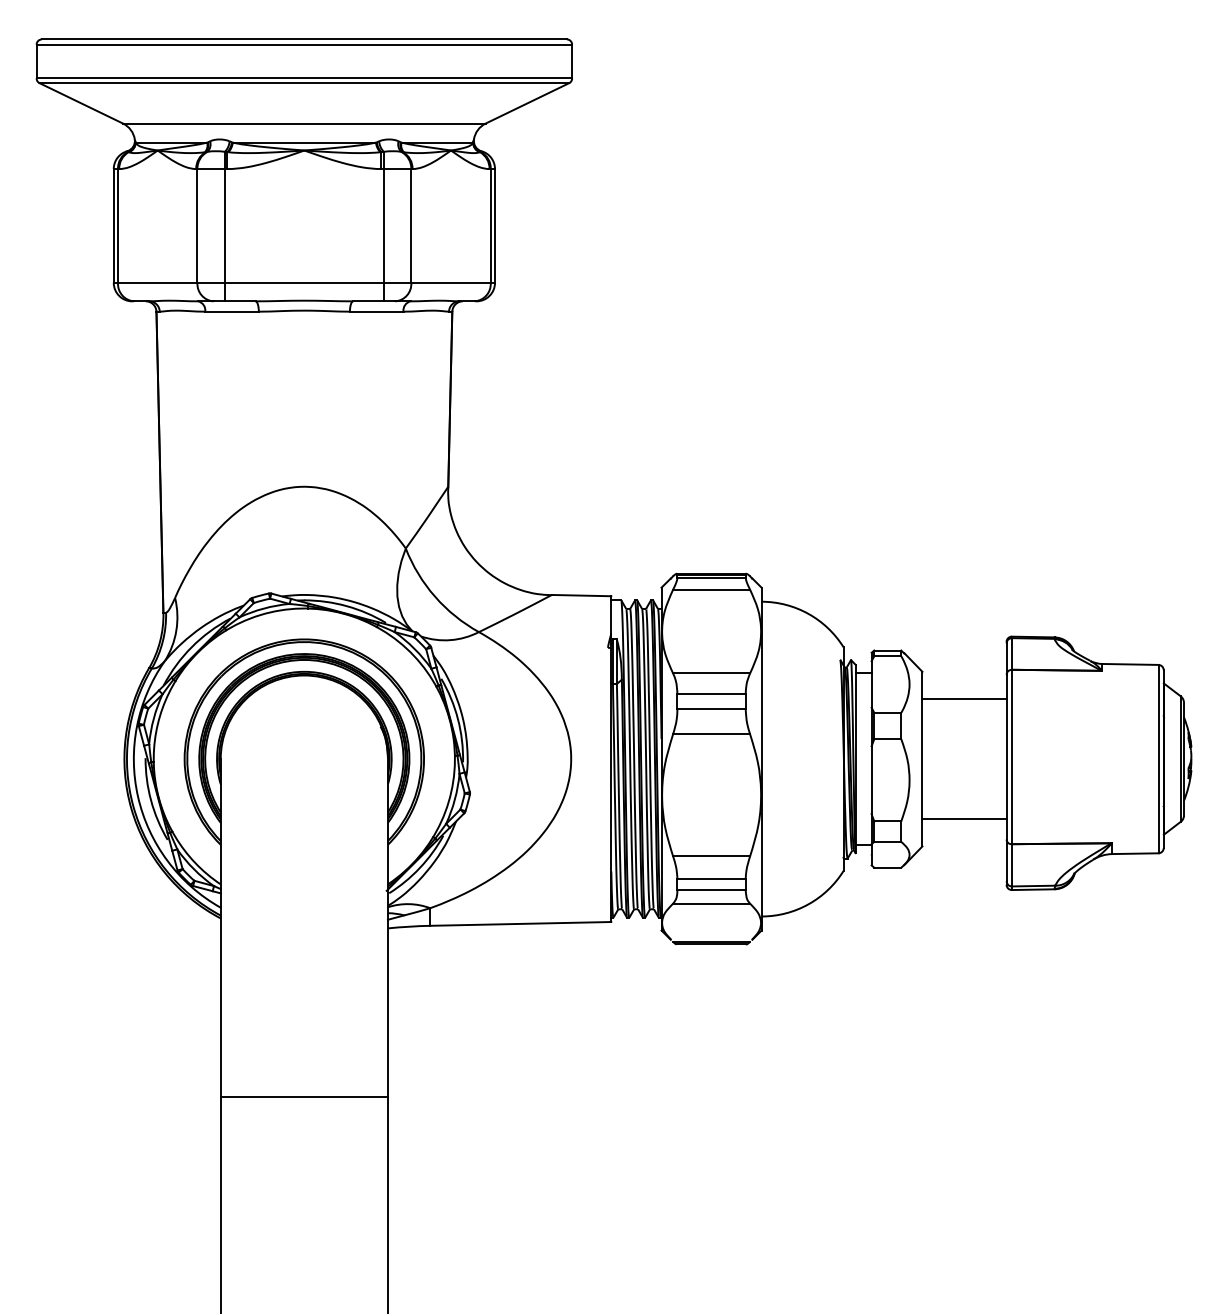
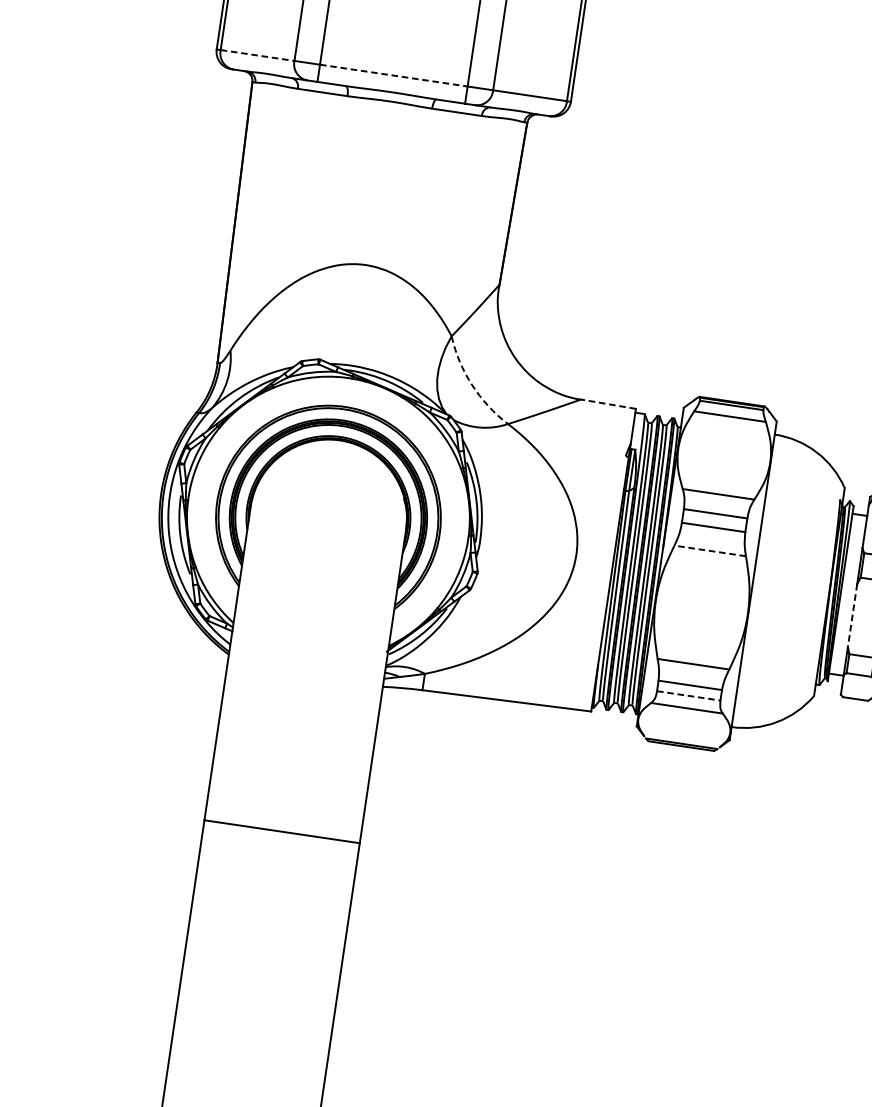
line: (157, 282) -> (257, 55), solid -> dashed
line: (304, 282) -> (393, 75), solid -> dashed
line: (581, 595) -> (608, 404), solid -> dashed
arc: (435, 596) -> (472, 385), solid -> dashed
line: (711, 734) -> (710, 551), solid -> dashed
line: (871, 780) -> (852, 615), solid -> dashed
line: (712, 890) -> (689, 696), solid -> dashed

